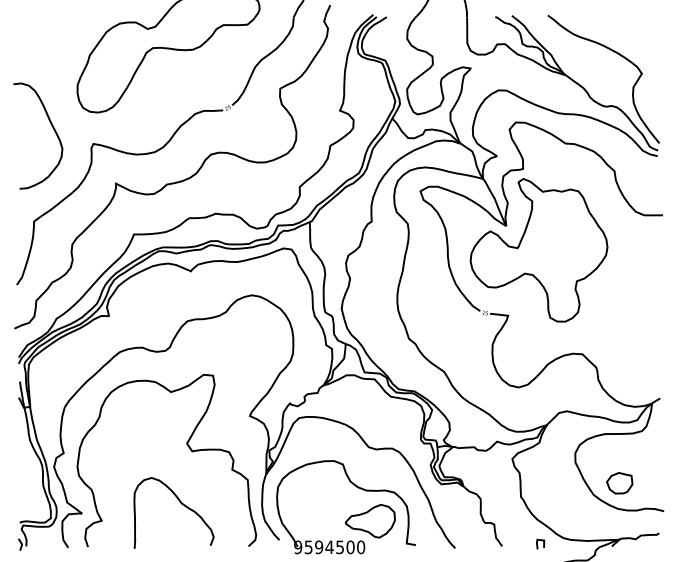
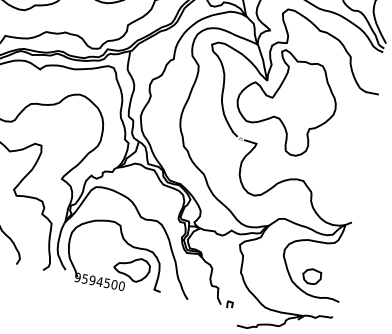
line: (541, 541) -> (230, 303), moved

